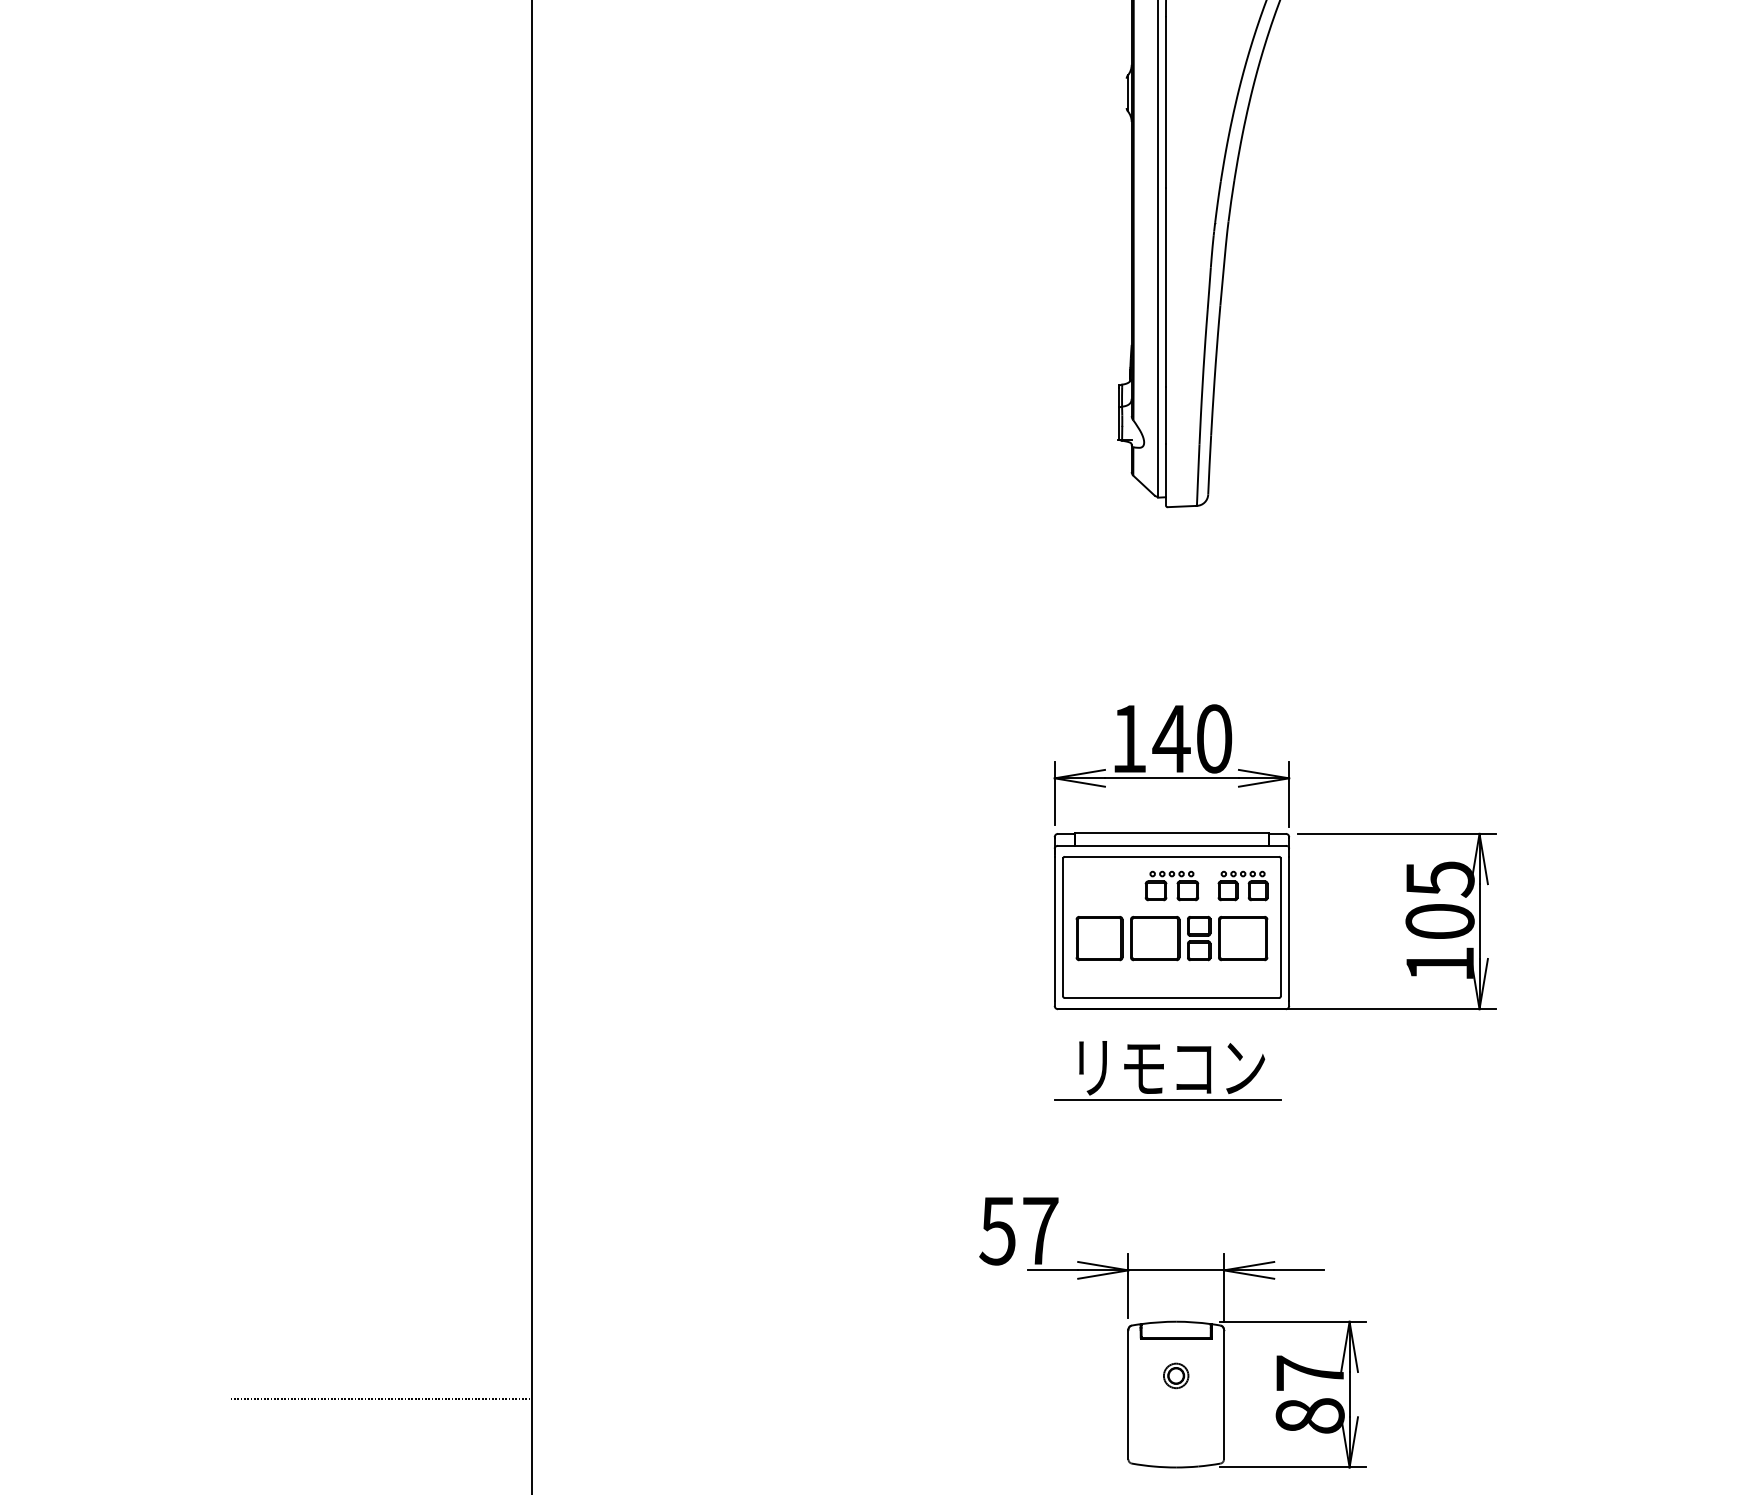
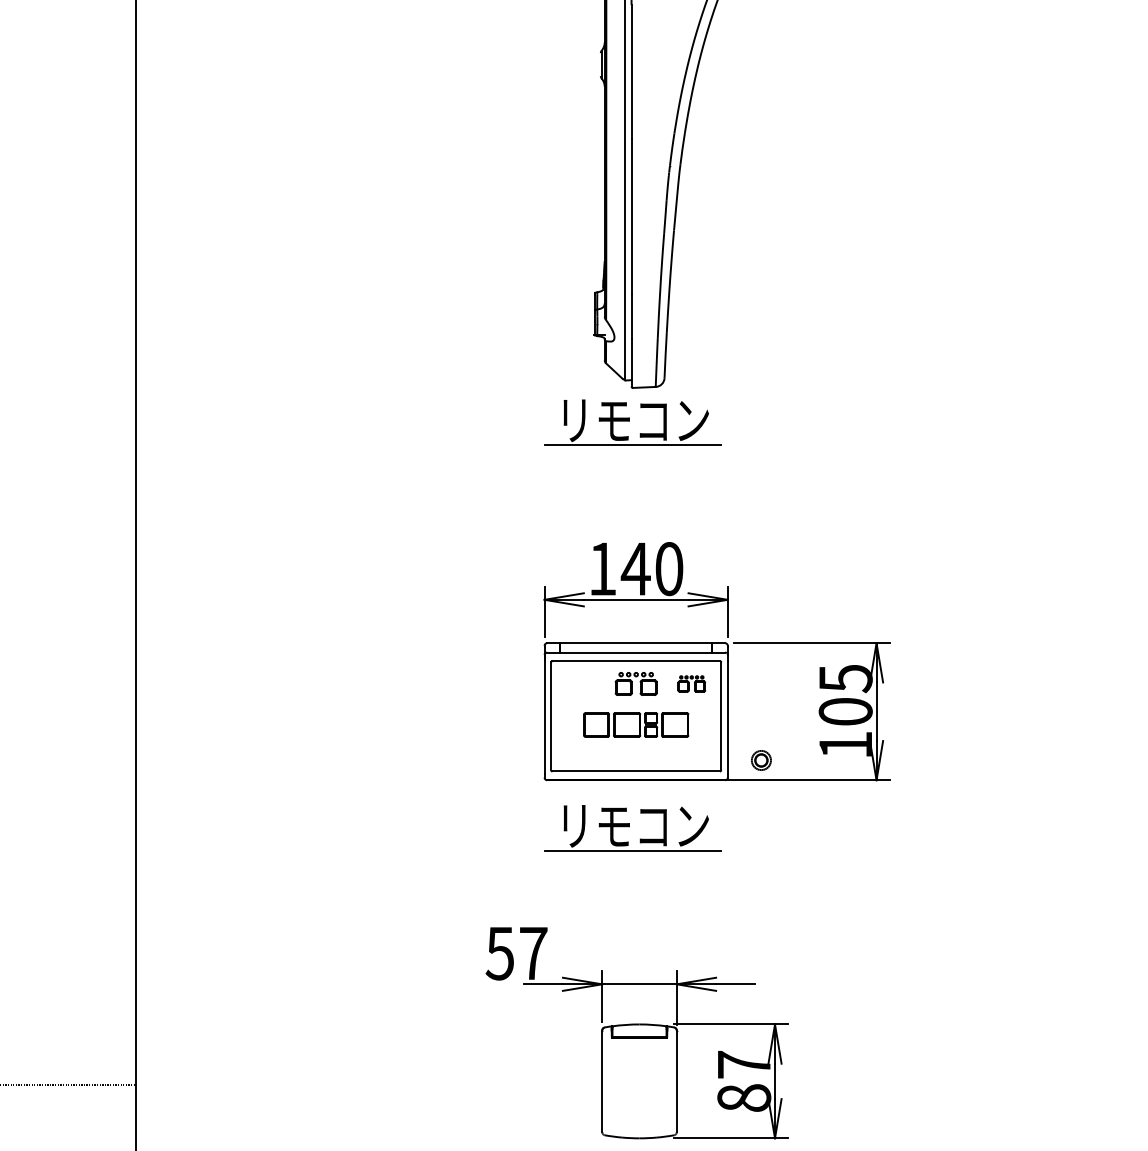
part: (1167, 551) -> (632, 422), added
part: (1242, 885) -> (691, 683), size x0.7
part: (1171, 938) -> (635, 724), size x0.7
part: (1176, 1375) -> (761, 760), moved

